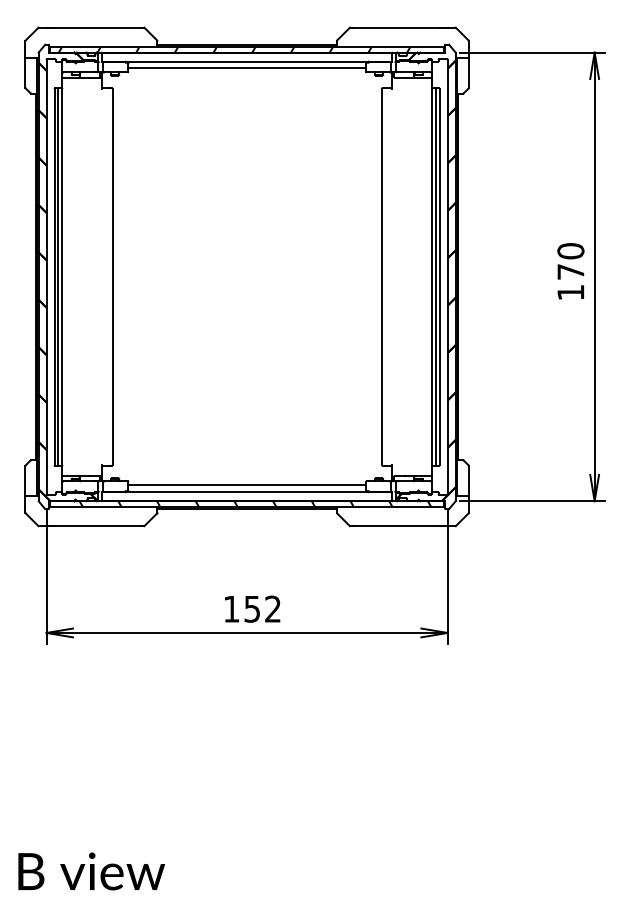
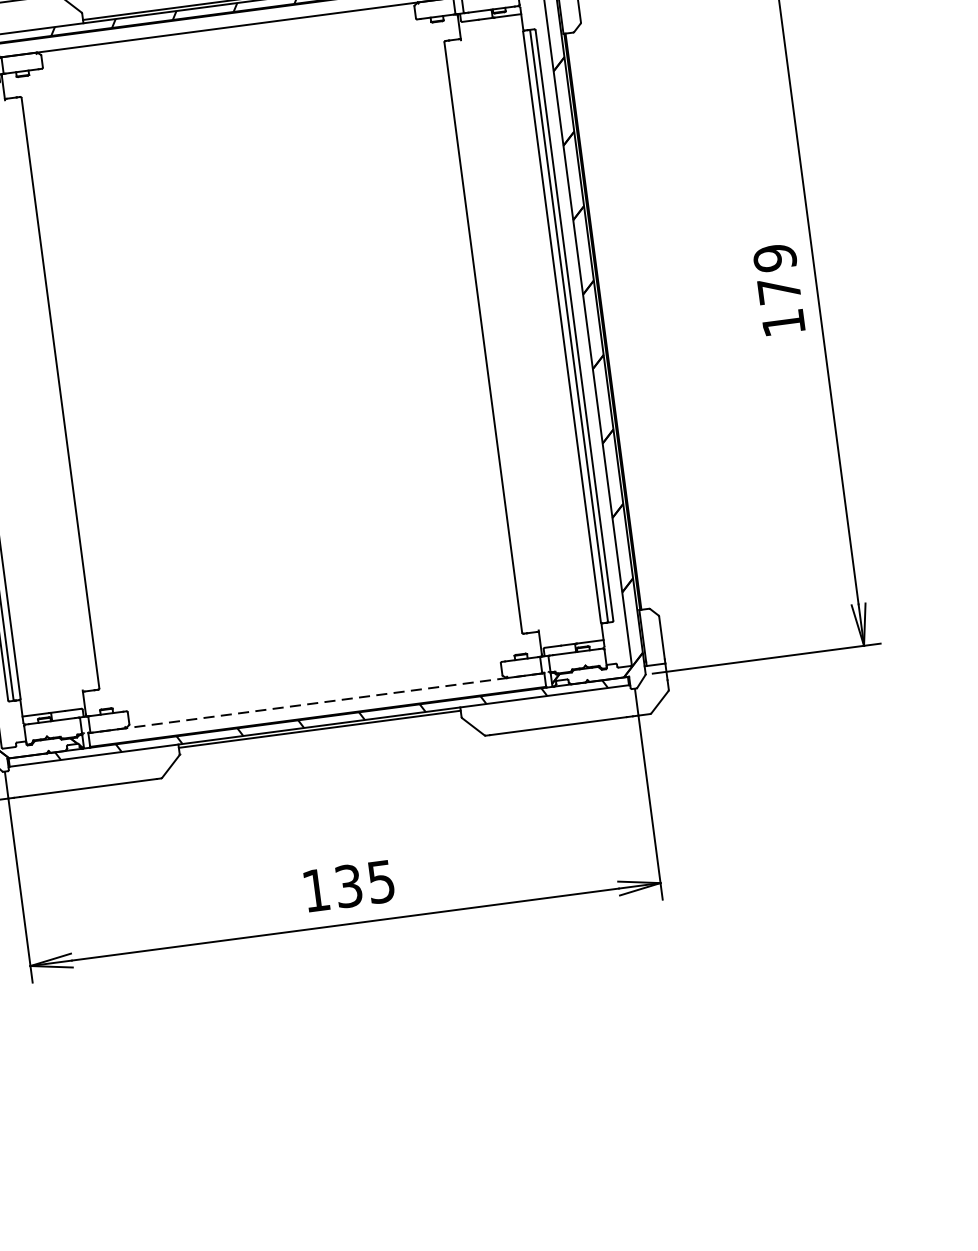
line: (246, 68) -> (227, 38), removed
text: (570, 251) -> (774, 258), 170 -> 179
line: (246, 485) -> (313, 693), removed
line: (246, 492) -> (315, 704), solid -> dashed
text: (262, 608) -> (364, 882), 152 -> 135

